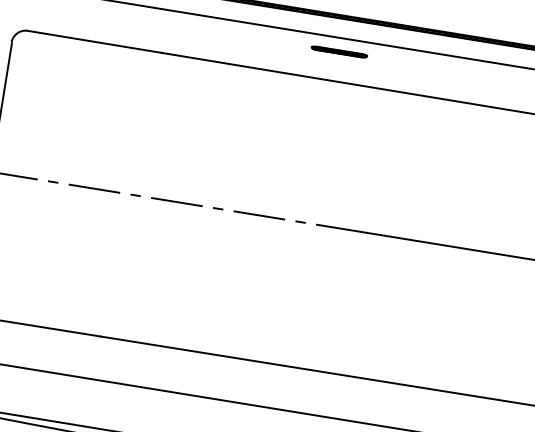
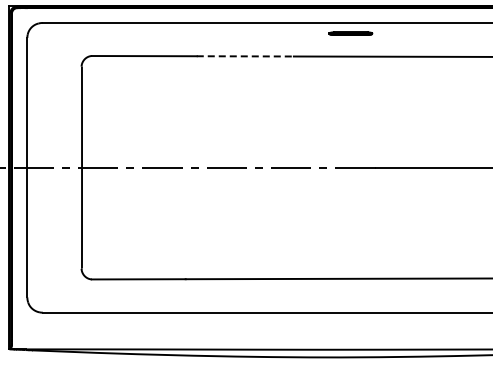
line: (339, 51) -> (350, 33), moved
line: (223, 63) -> (245, 56), solid -> dashed

